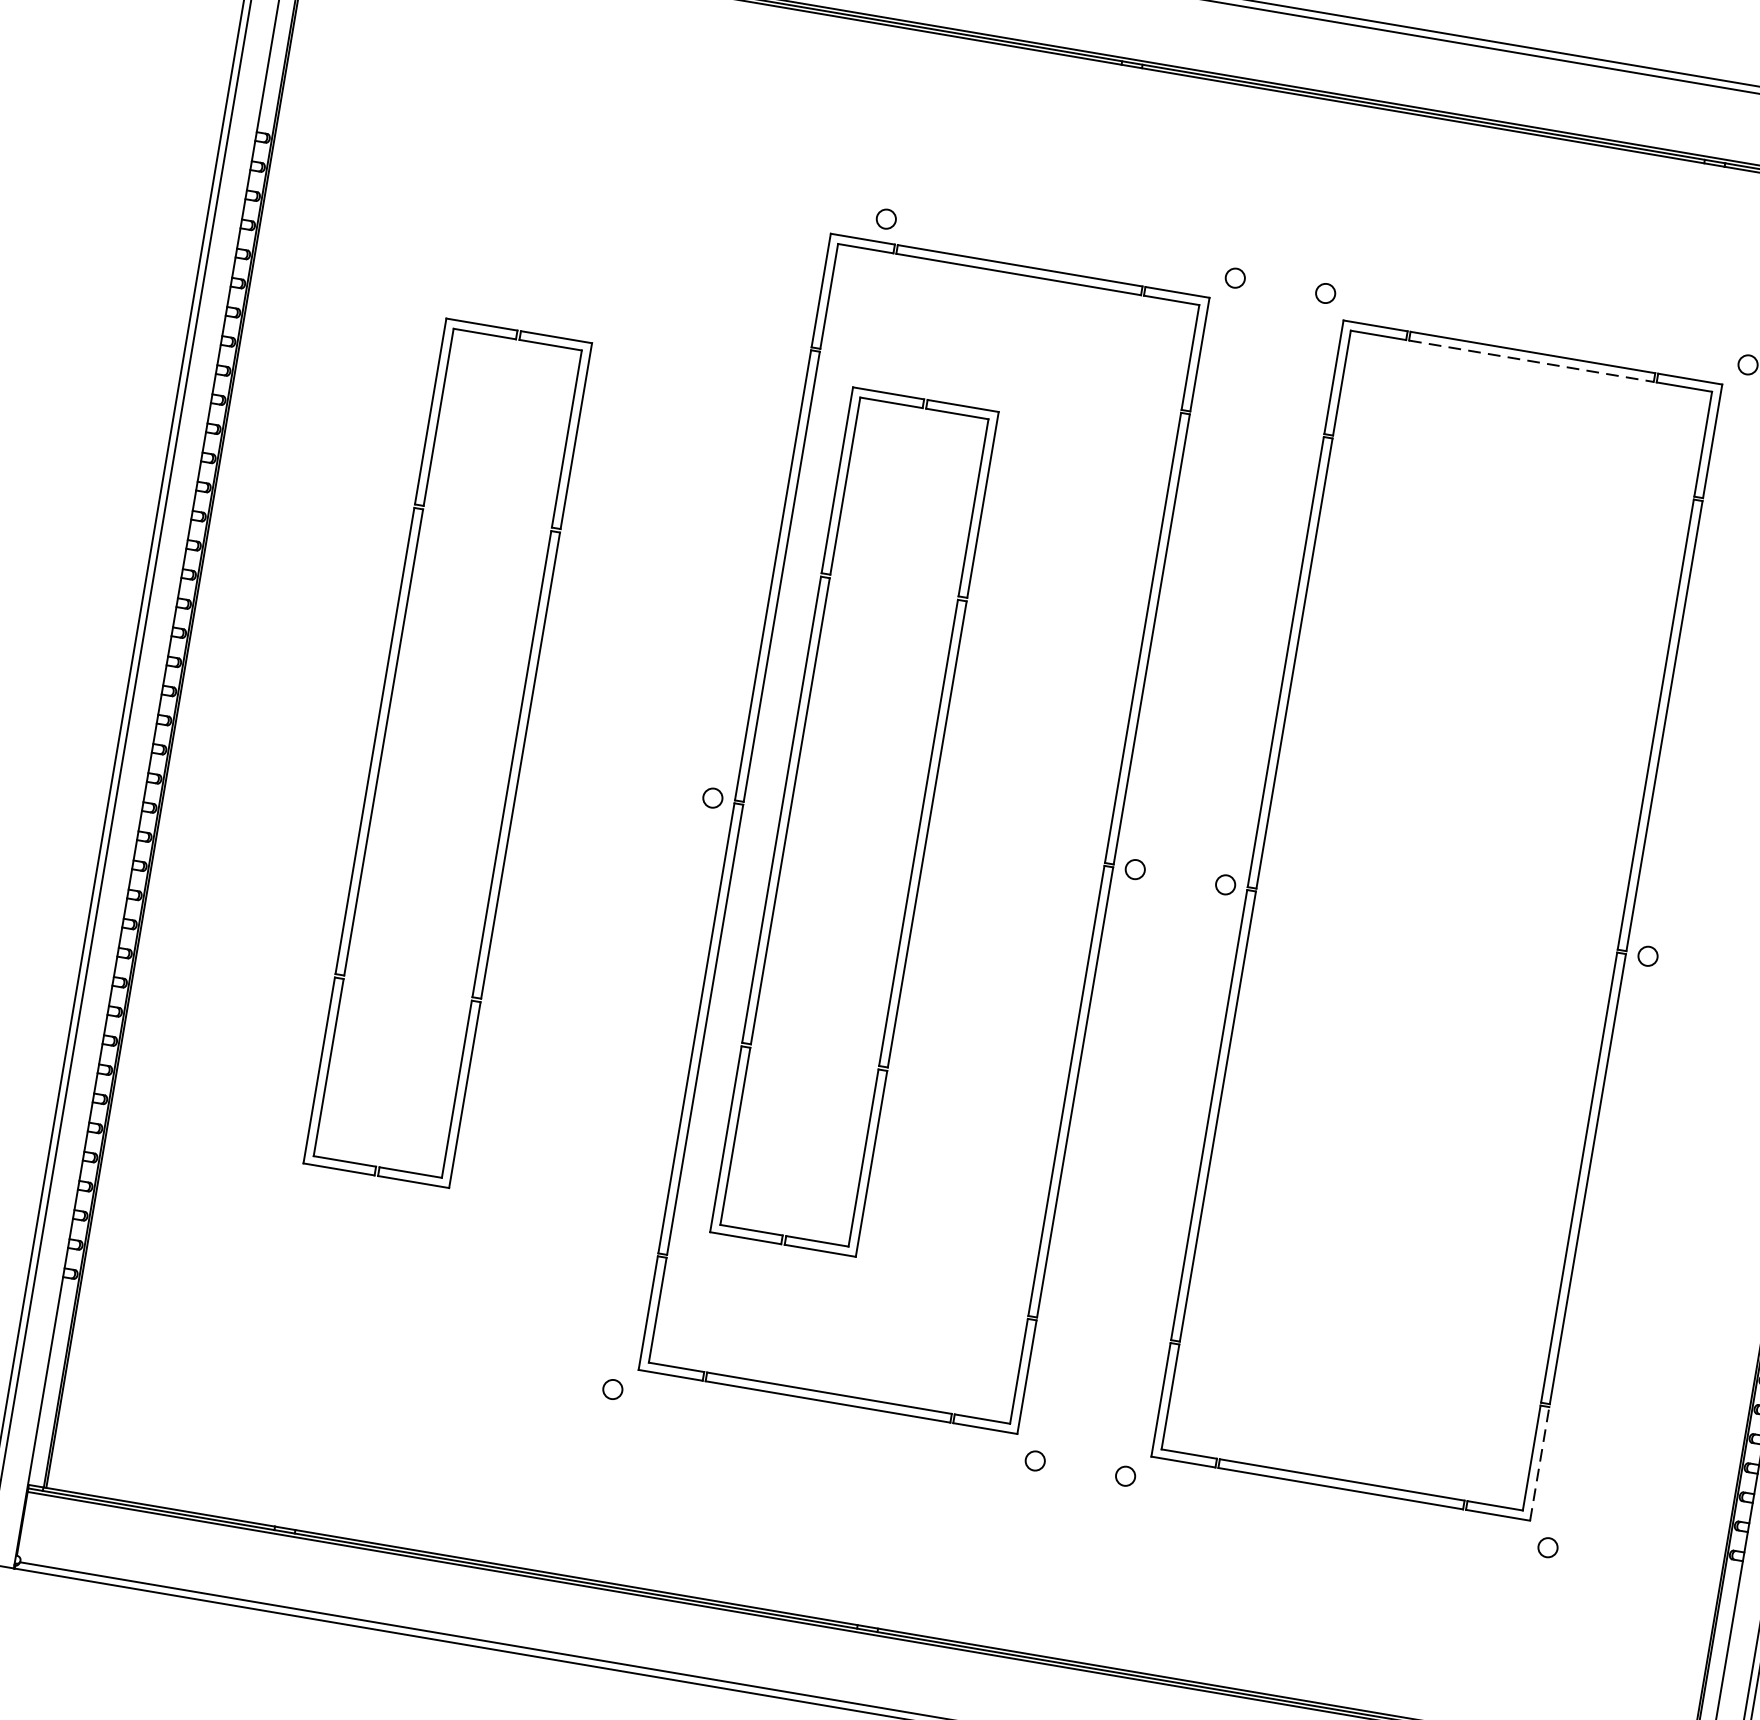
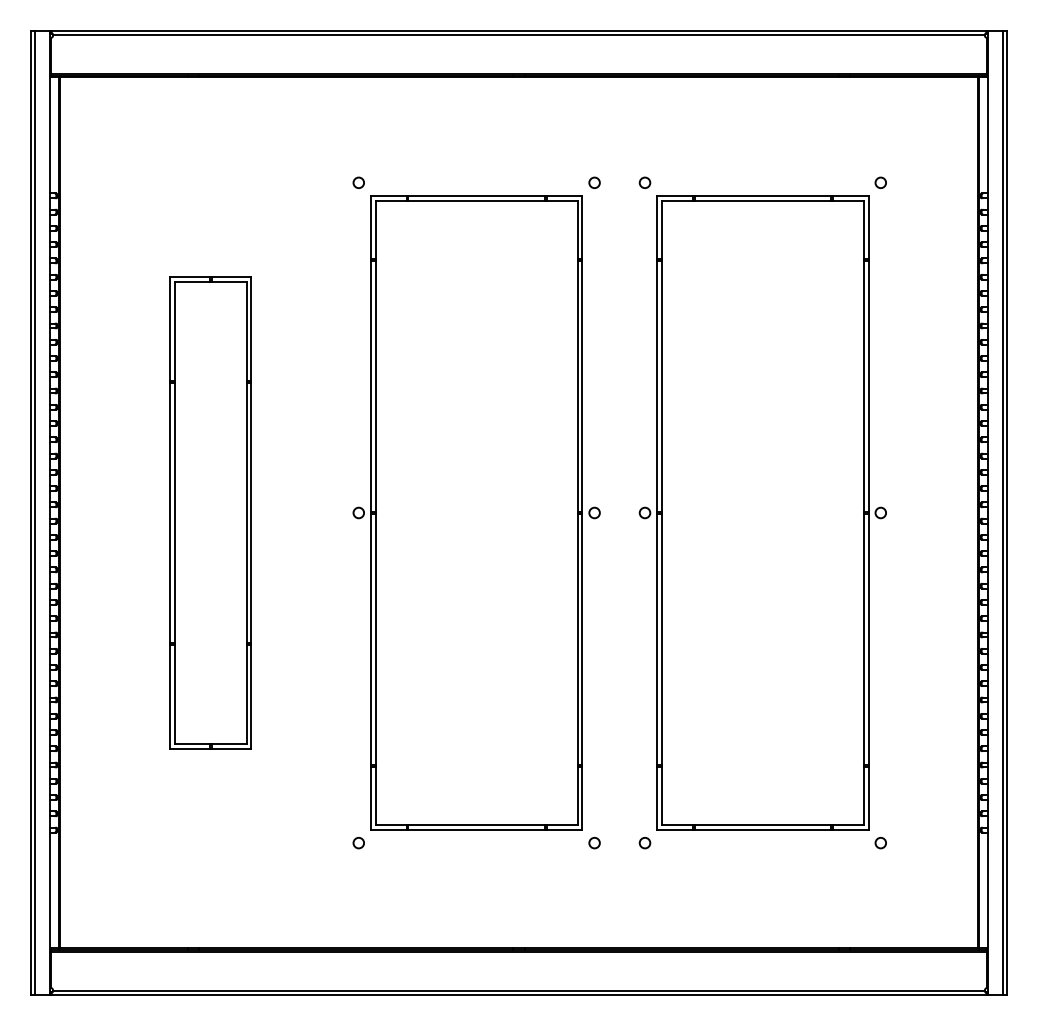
circle: (885, 218) -> (358, 182), moved
line: (1532, 360) -> (763, 200), dashed -> solid
part: (853, 821) -> (437, 512), removed
line: (1539, 1464) -> (868, 798), dashed -> solid

